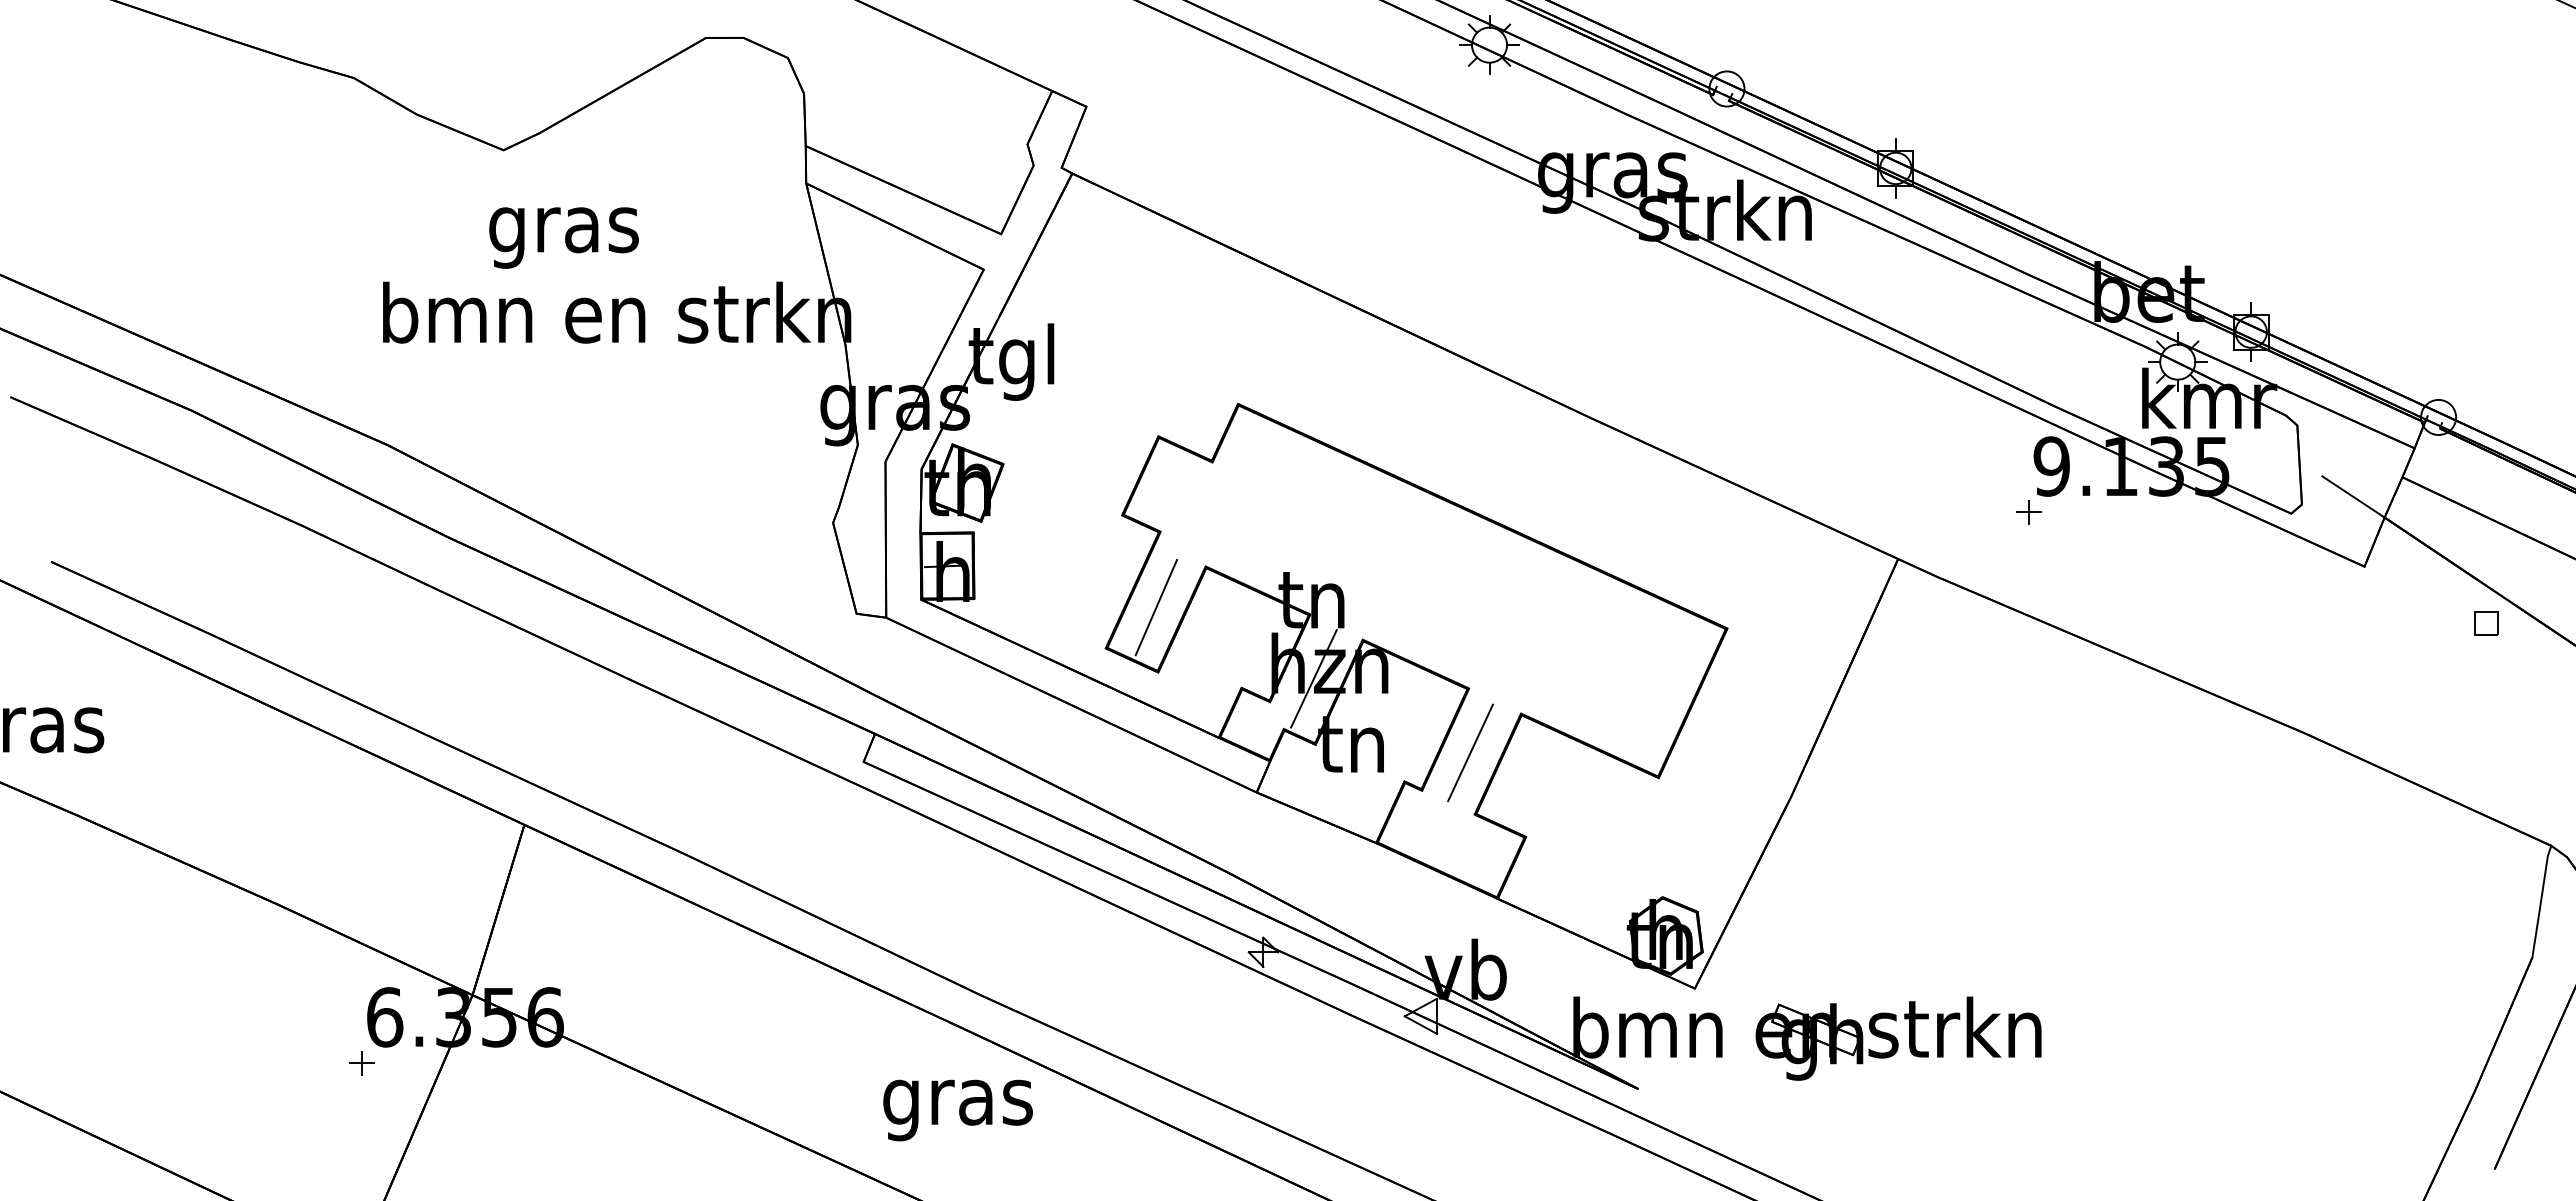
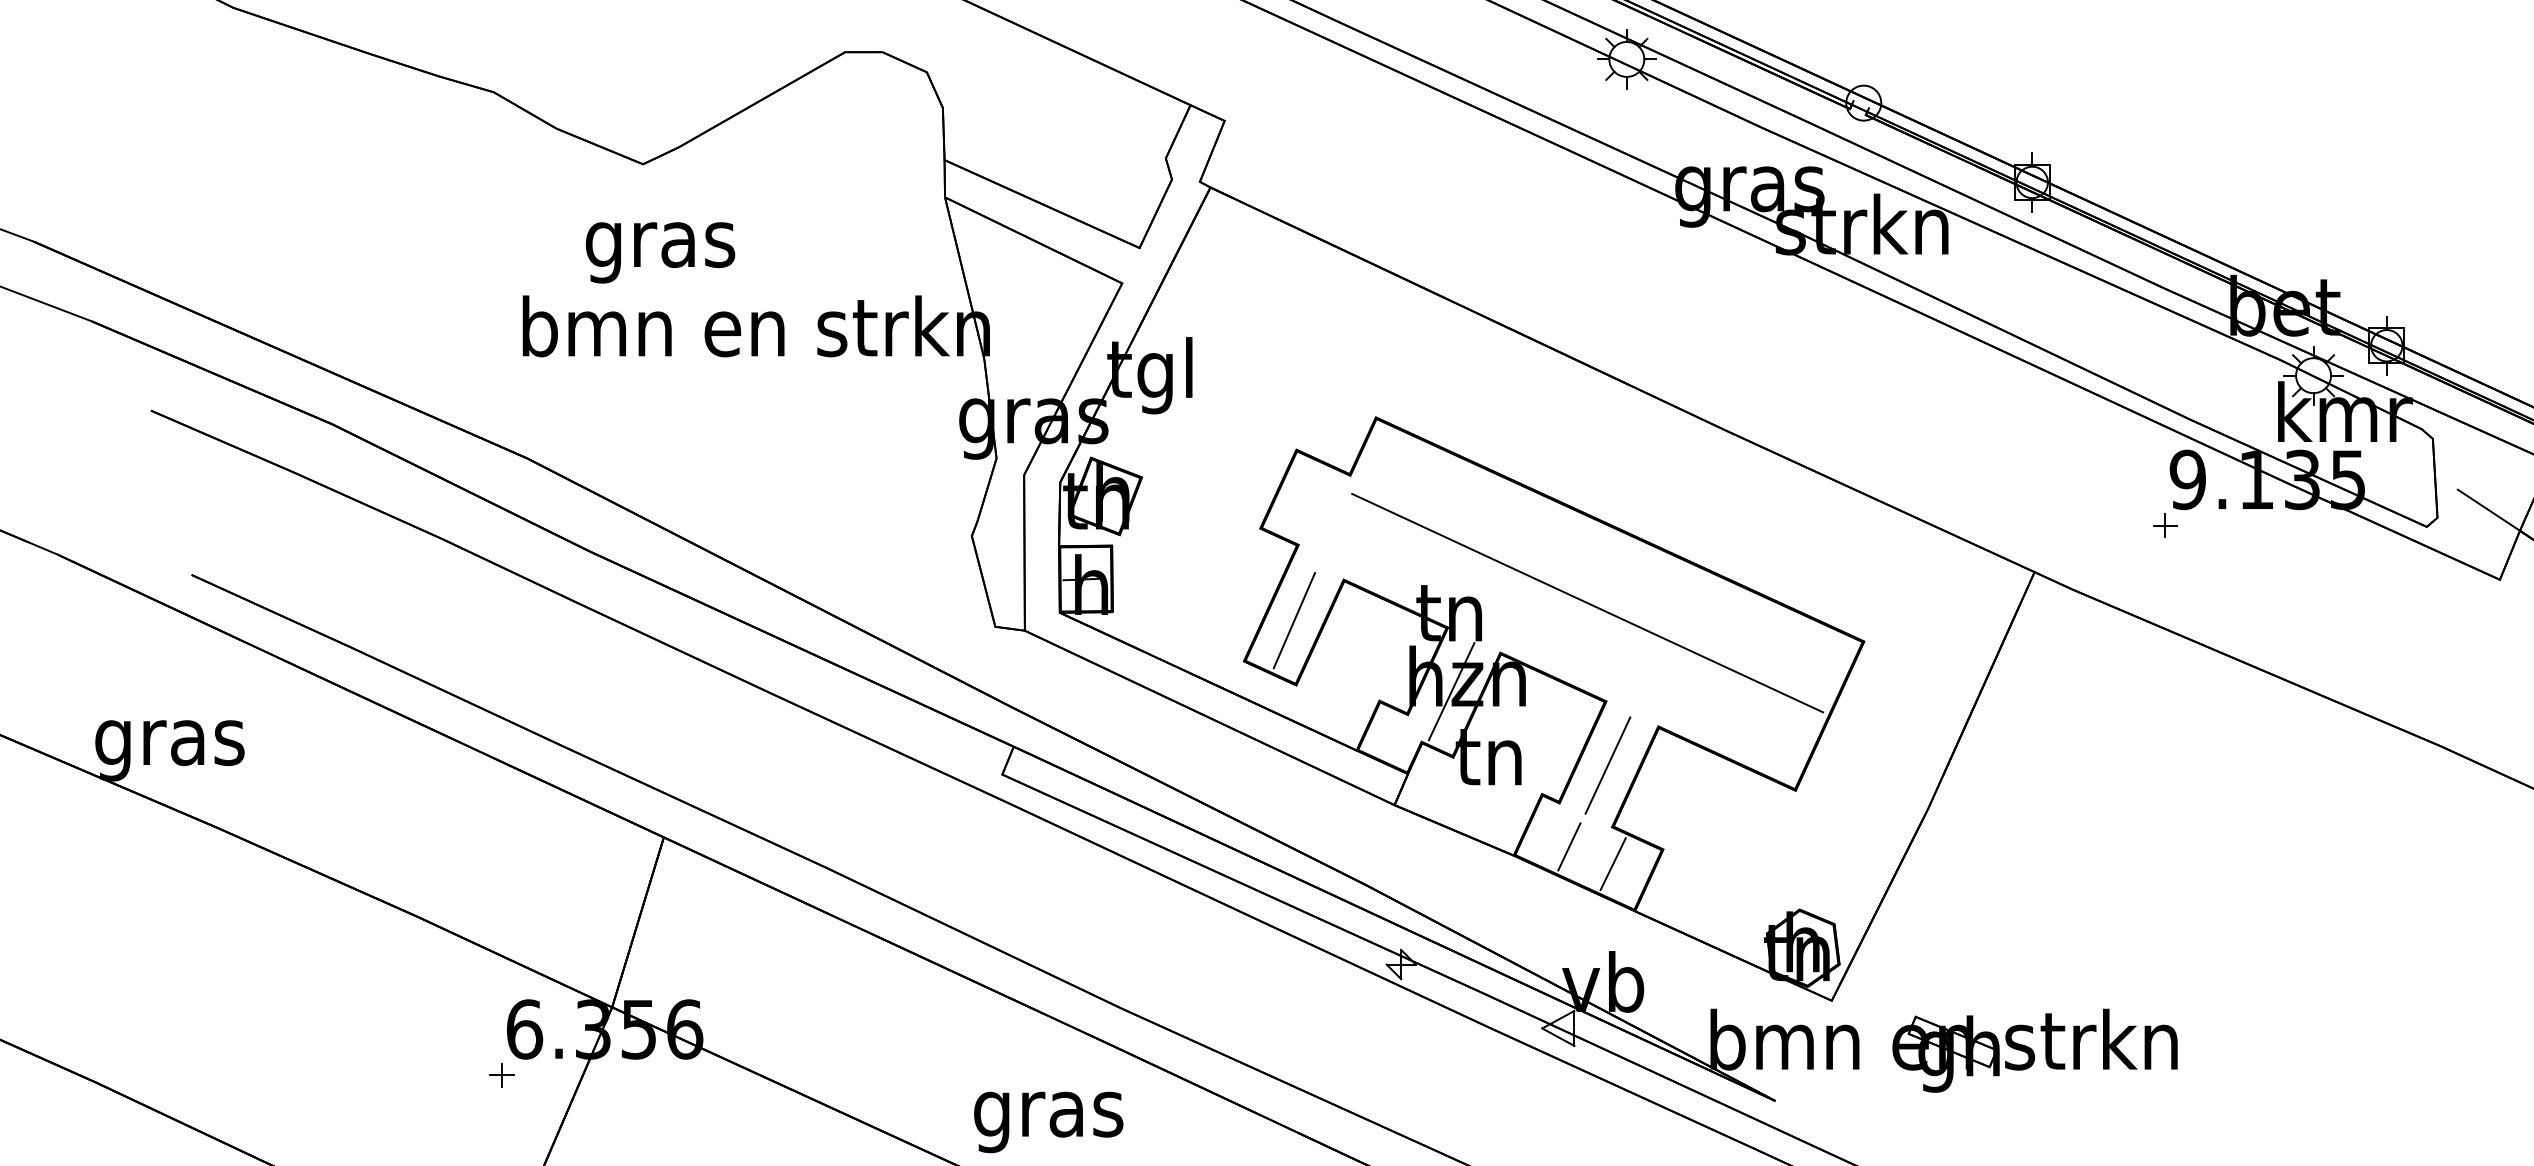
text: (563, 237) -> (659, 252), moved
line: (1450, 589) -> (1587, 602), added
line: (1431, 834) -> (1568, 847), added
line: (1475, 851) -> (1612, 863), added
text: (957, 1110) -> (1048, 1122), moved

